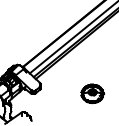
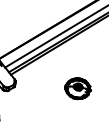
part: (92, 93) -> (77, 88), moved

